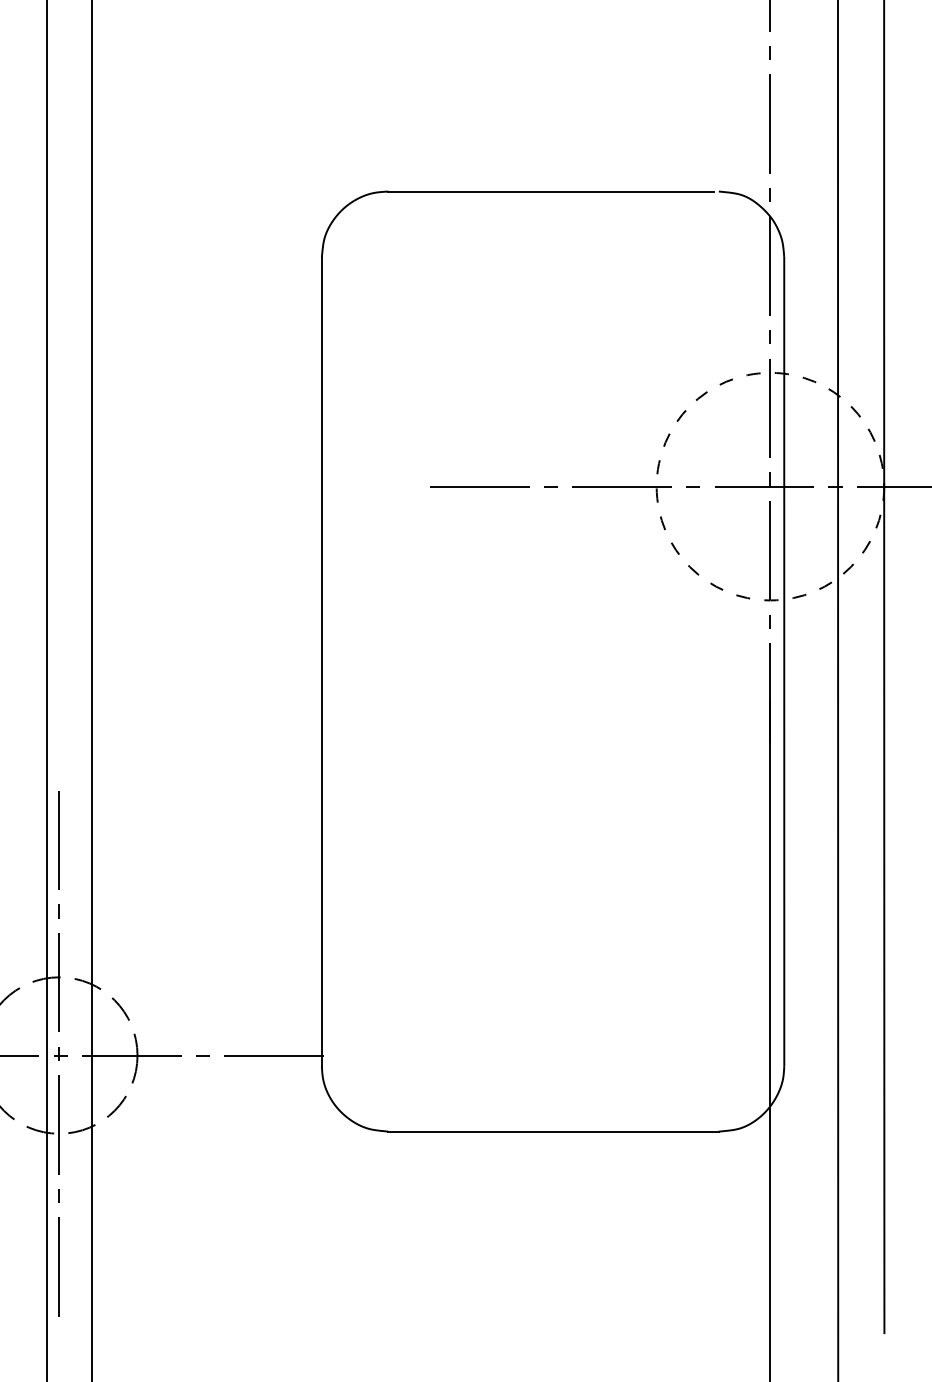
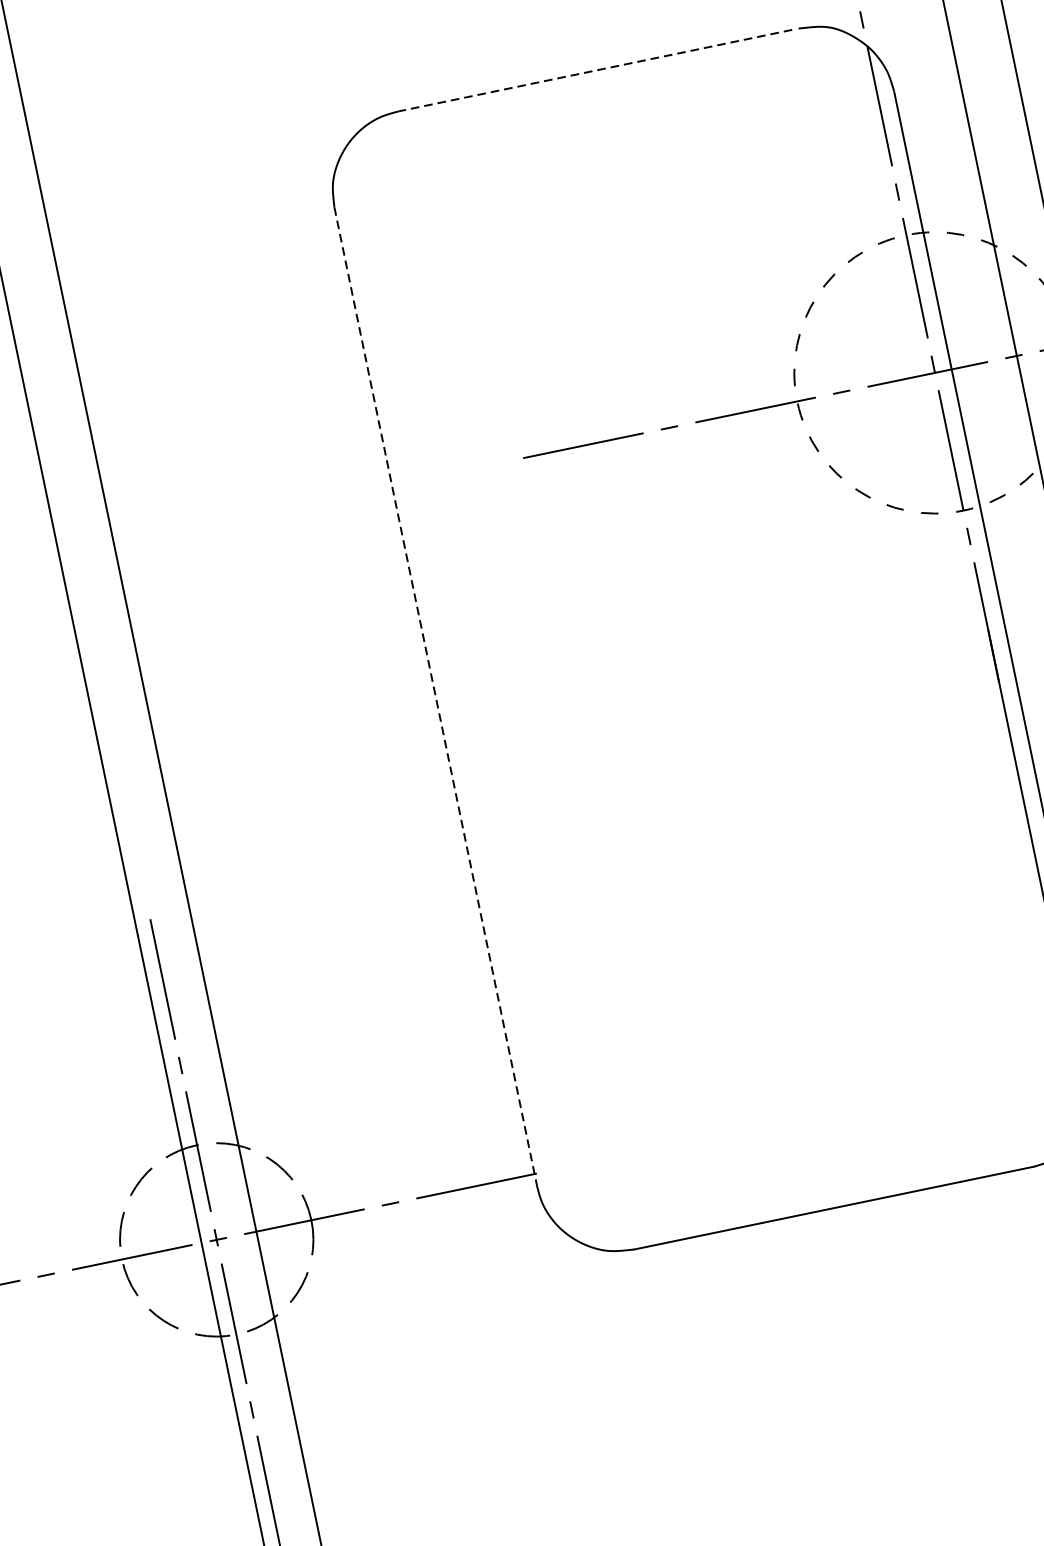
line: (550, 191) -> (594, 70), solid -> dashed
line: (321, 661) -> (435, 697), solid -> dashed

